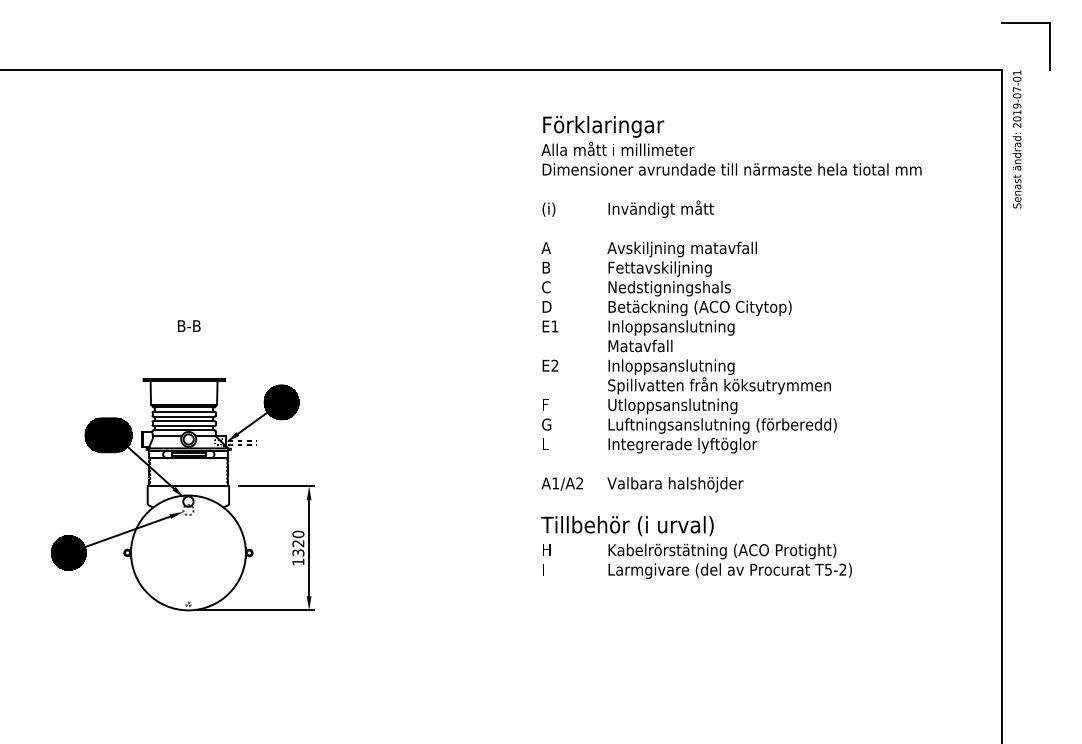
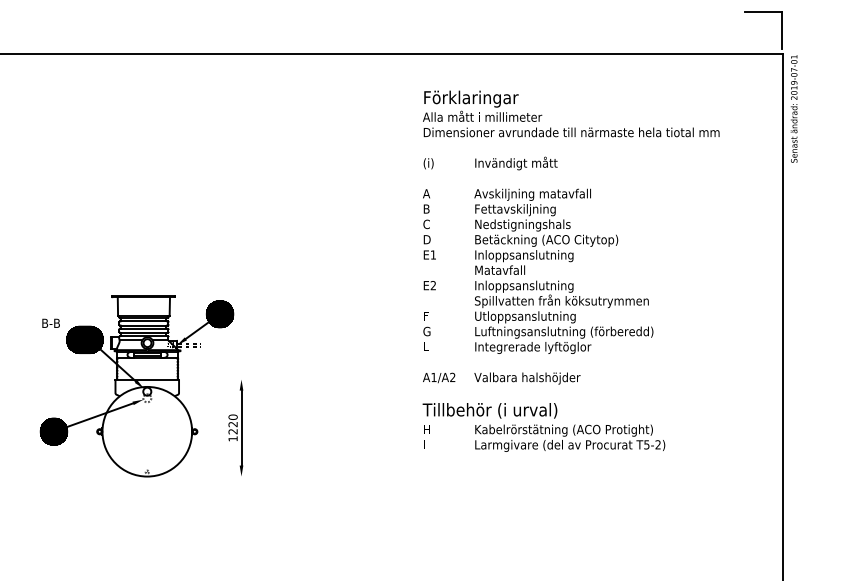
part: (1025, 23) -> (763, 12), moved
text: (189, 325) -> (51, 322), moved
line: (275, 486) -> (215, 379), removed
text: (298, 552) -> (233, 431), 1320 -> 1220
line: (255, 610) -> (199, 476), removed

